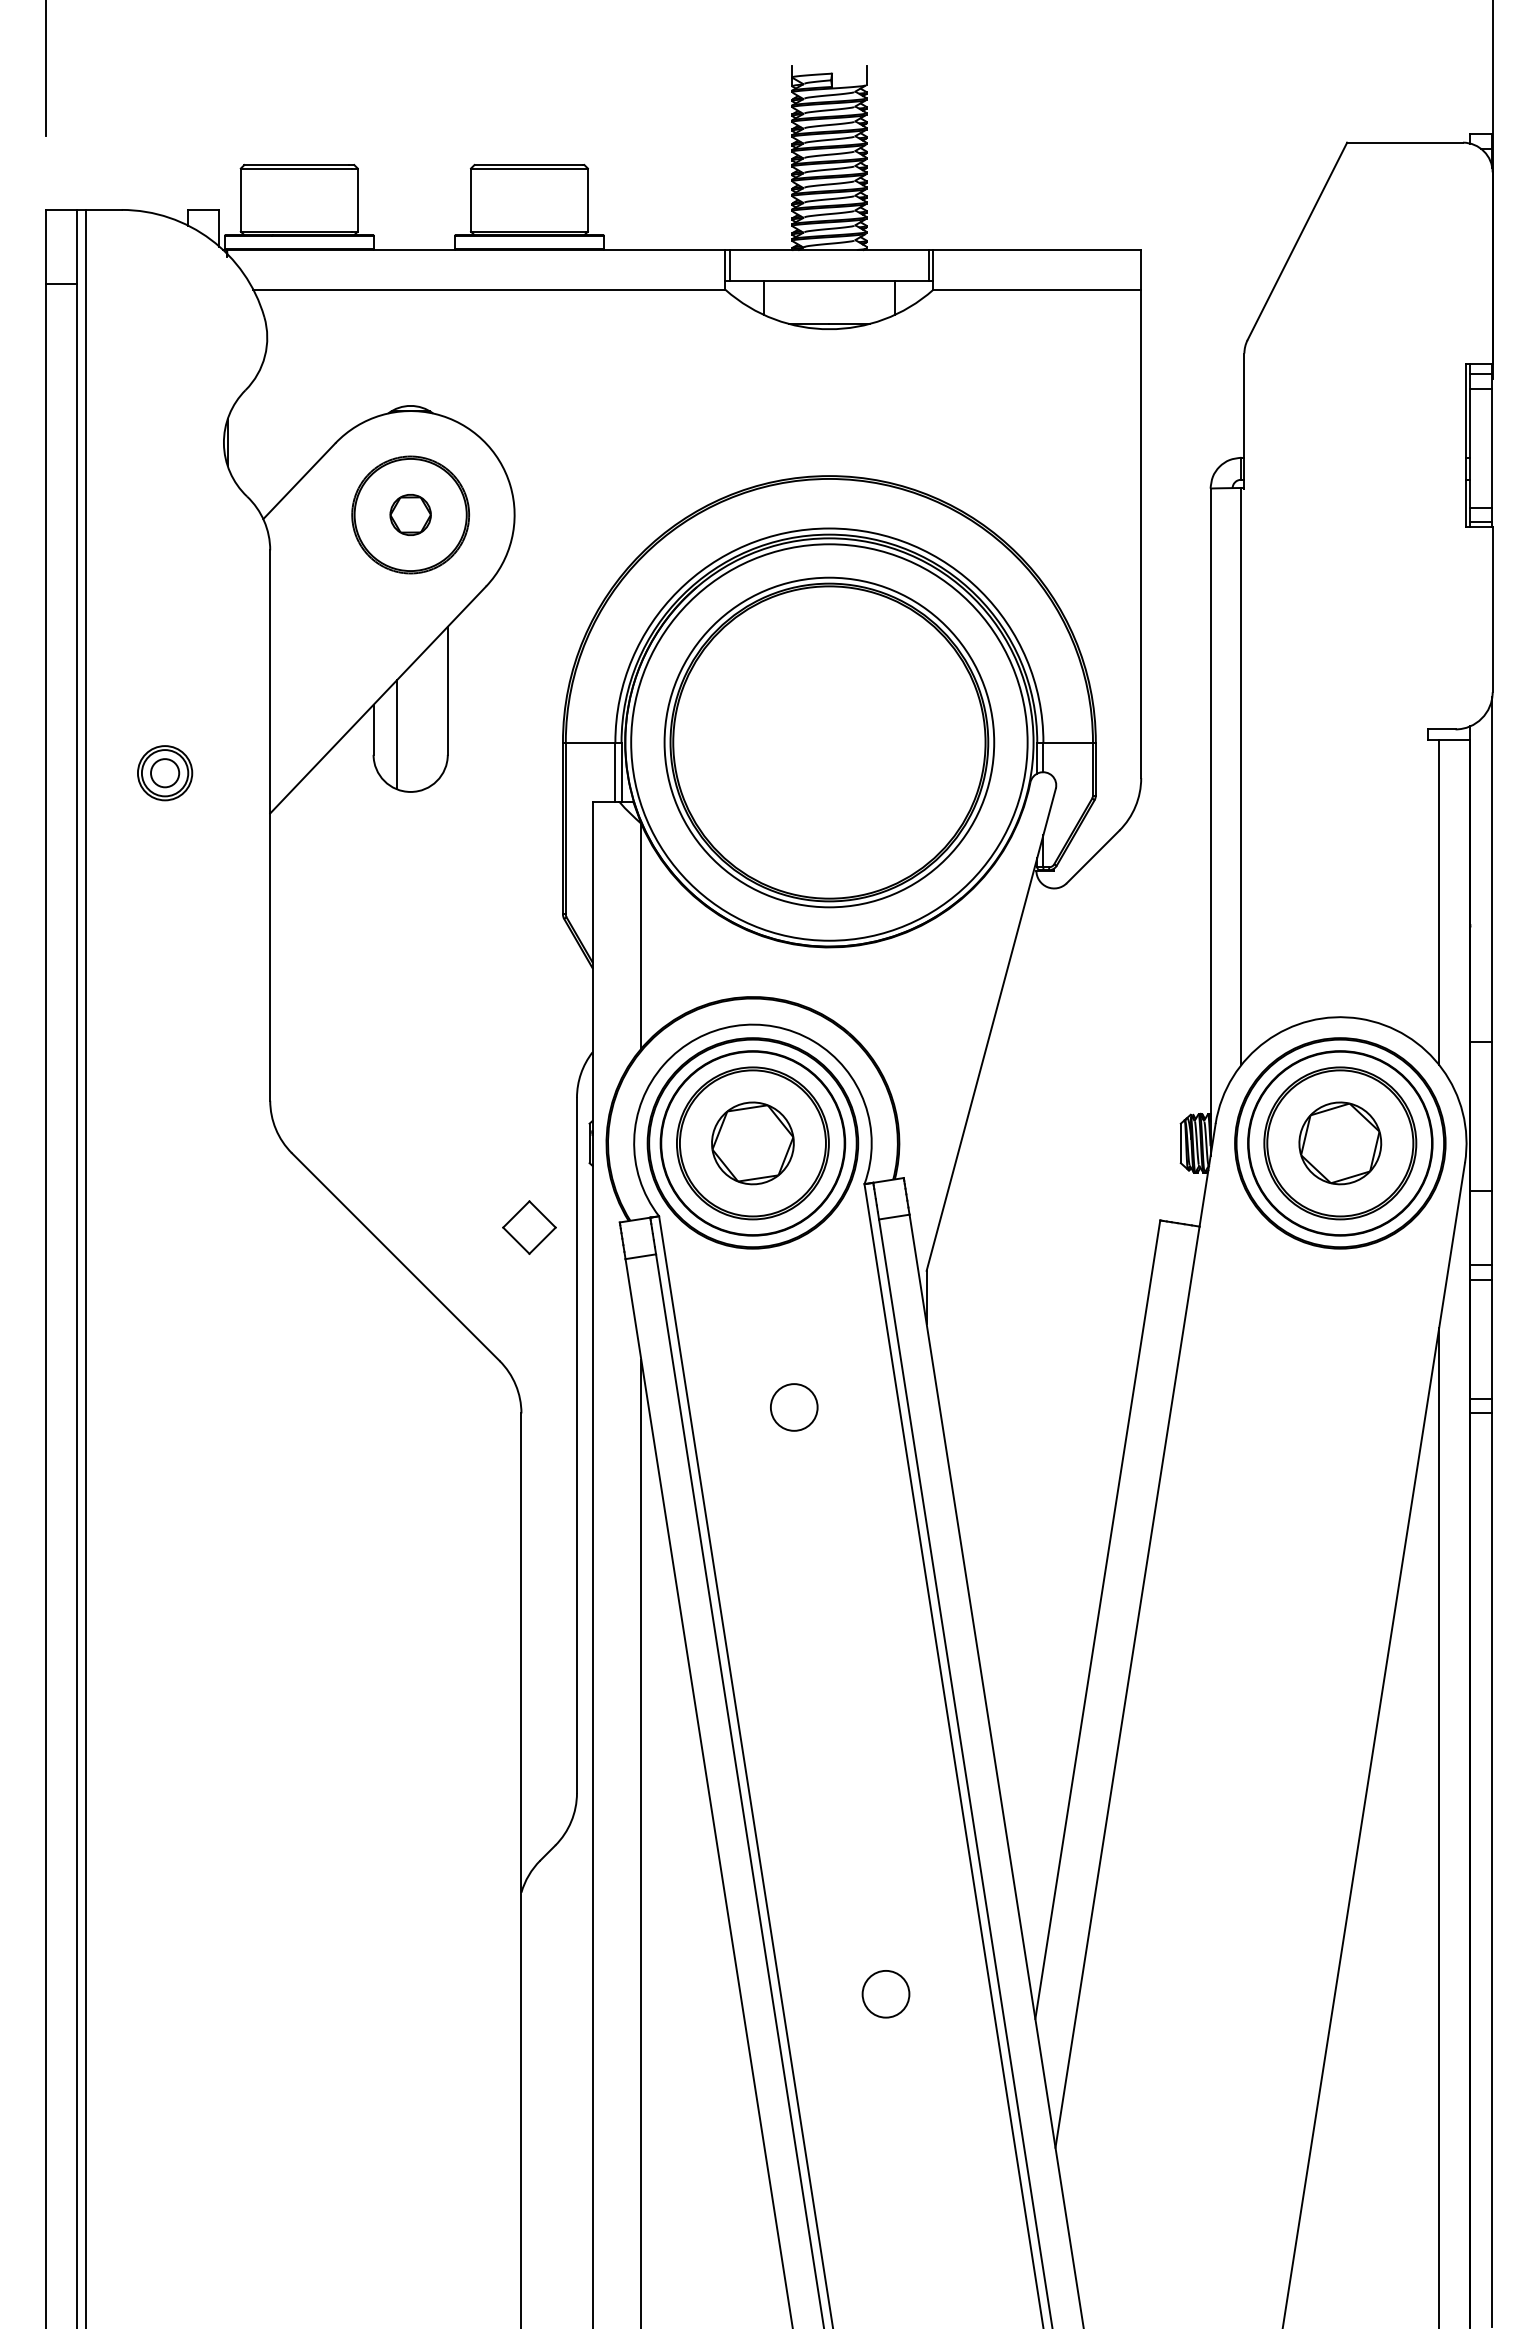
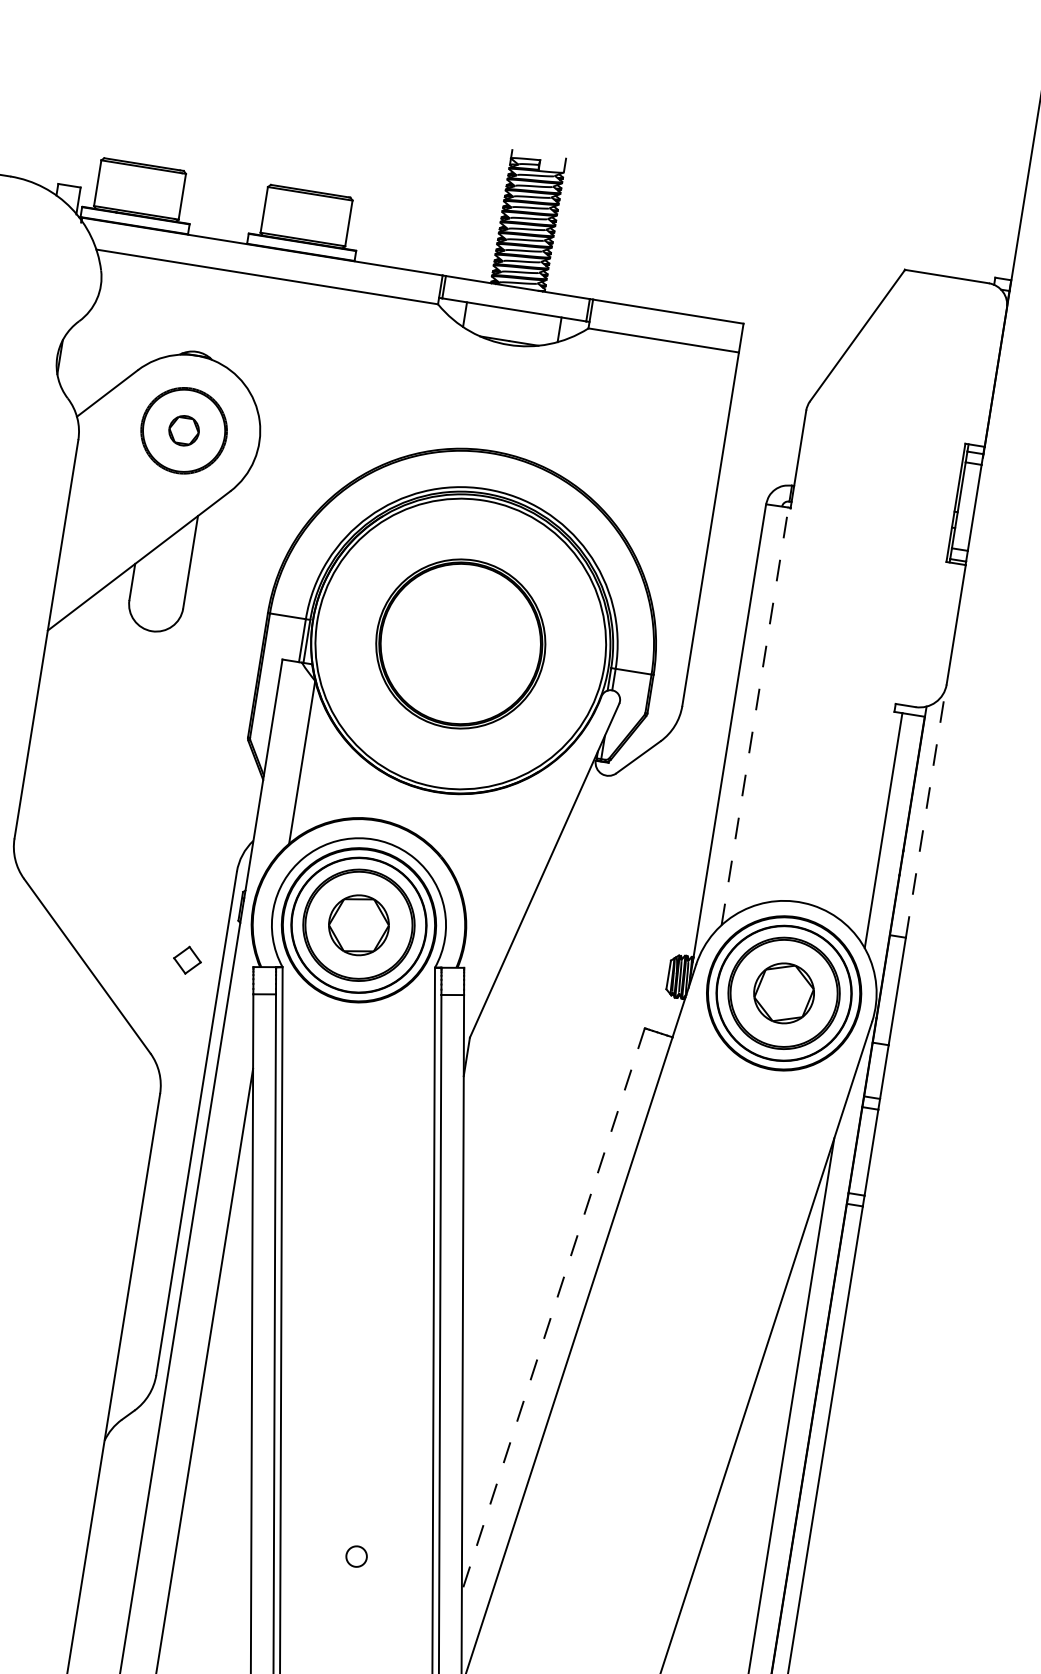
line: (397, 734) -> (149, 588), removed
part: (829, 742) -> (460, 644), size x0.7
line: (1241, 776) -> (755, 716), solid -> dashed
line: (1492, 869) -> (926, 812), solid -> dashed
part: (529, 1227) -> (187, 960), size x0.7
circle: (794, 1407) -> (358, 1121), removed
line: (1097, 1620) -> (553, 1310), solid -> dashed
circle: (885, 1994) -> (356, 1556), size x0.6

